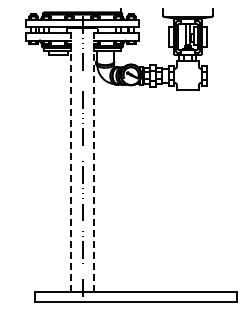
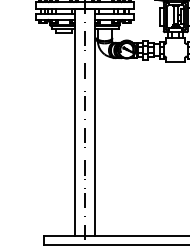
line: (70, 160) -> (74, 123), dashed -> solid
line: (94, 160) -> (95, 123), dashed -> solid

